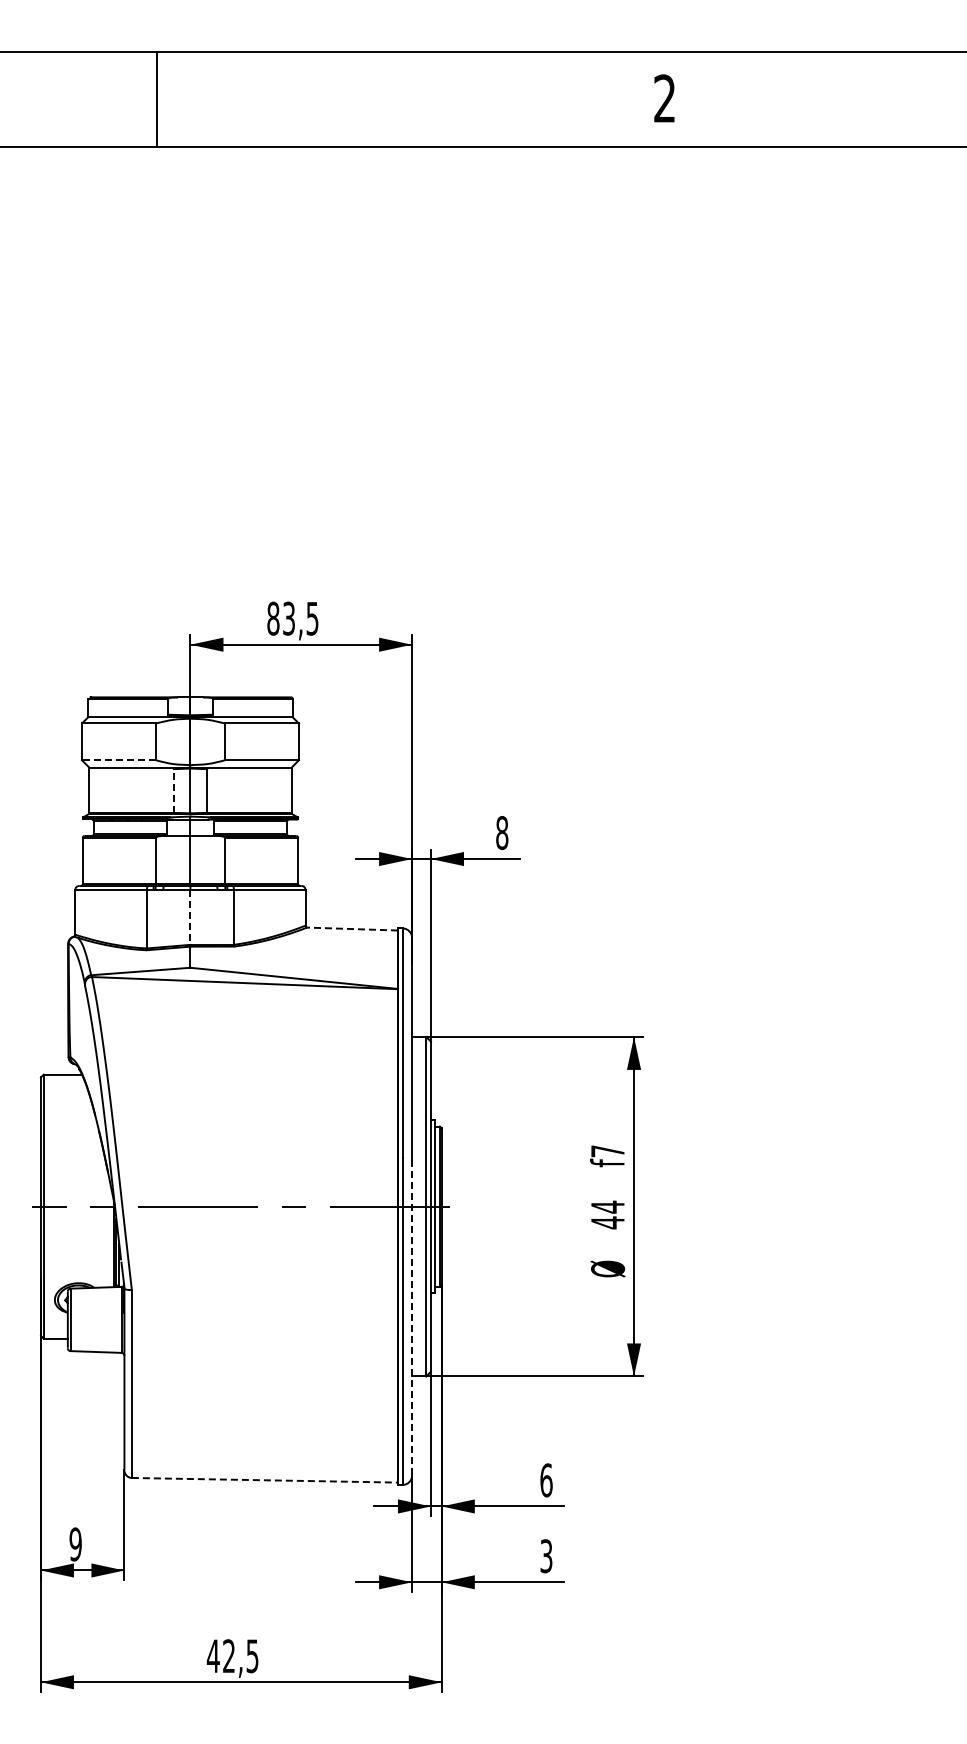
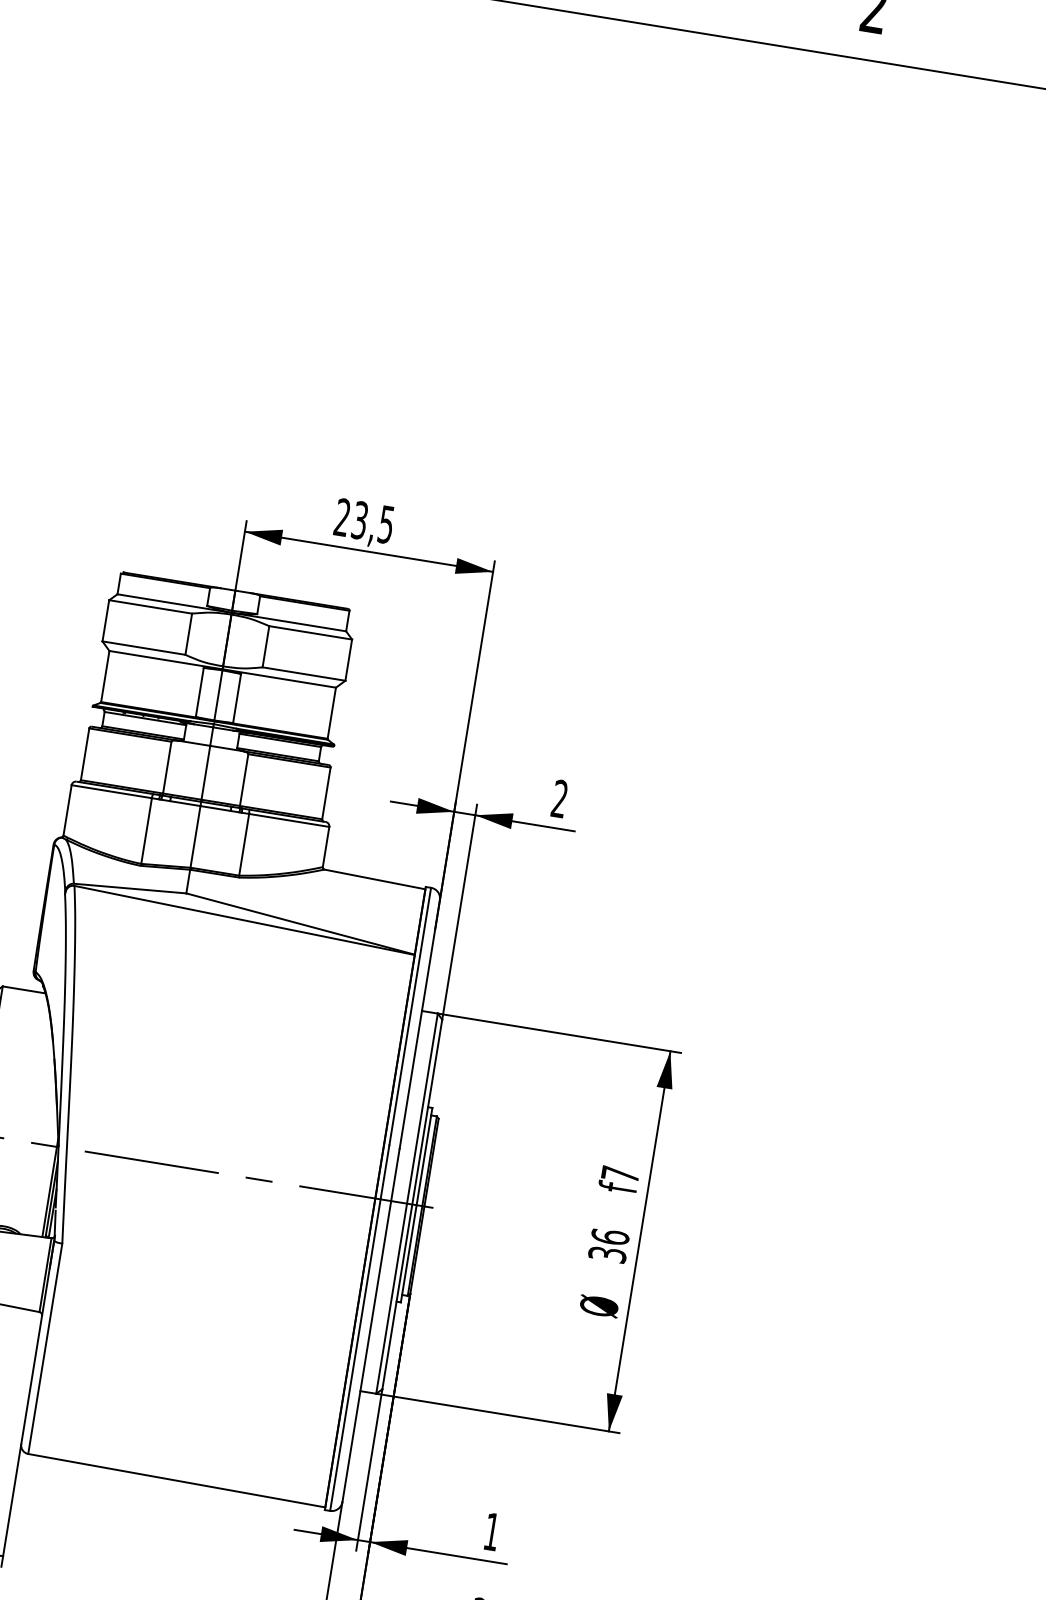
text: (273, 618) -> (342, 517), 83,5 -> 23,5
line: (118, 760) -> (143, 648), dashed -> solid
line: (173, 791) -> (199, 692), dashed -> solid
text: (502, 833) -> (560, 799), 8 -> 2
line: (190, 917) -> (195, 837), dashed -> solid
line: (352, 929) -> (374, 879), dashed -> solid
text: (607, 1214) -> (608, 1245), 44 -> 36
line: (412, 1317) -> (371, 1325), dashed -> solid
line: (265, 1480) -> (177, 1481), dashed -> solid
text: (546, 1480) -> (492, 1532), 6 -> 1

